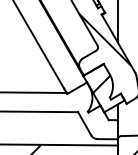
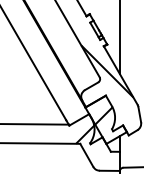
hatch: (83, 101) -> (85, 133), added

